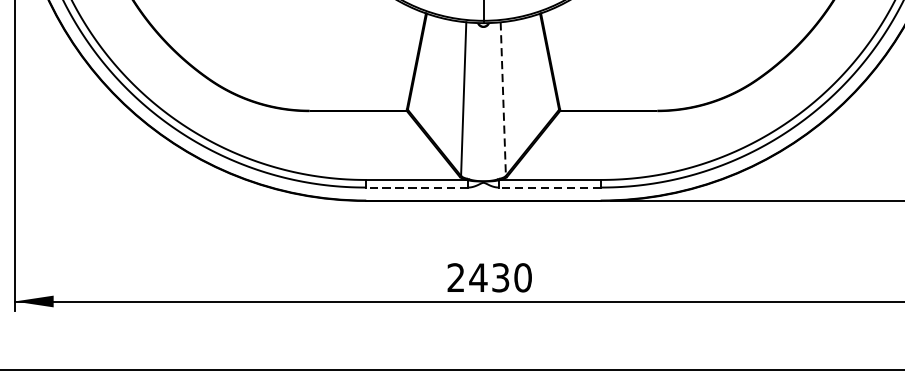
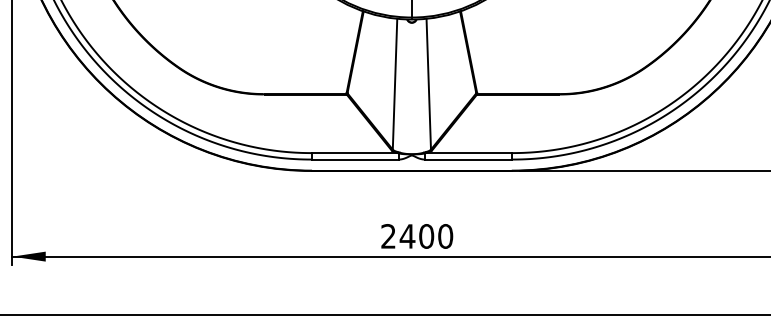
line: (502, 99) -> (428, 84), dashed -> solid
line: (416, 187) -> (354, 159), dashed -> solid
line: (548, 187) -> (467, 159), dashed -> solid
text: (500, 277) -> (426, 236), 2430 -> 2400

